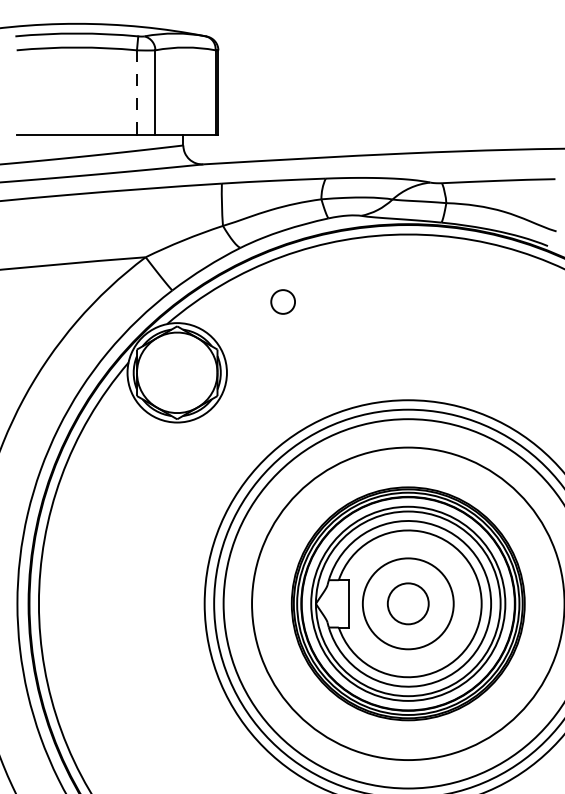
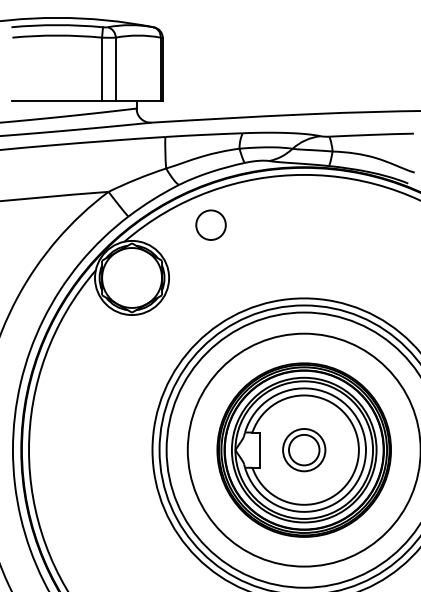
line: (136, 93) -> (101, 69), dashed -> solid
circle: (282, 301) -> (210, 224), size x1.67
circle: (407, 603) -> (303, 449), size x0.62

